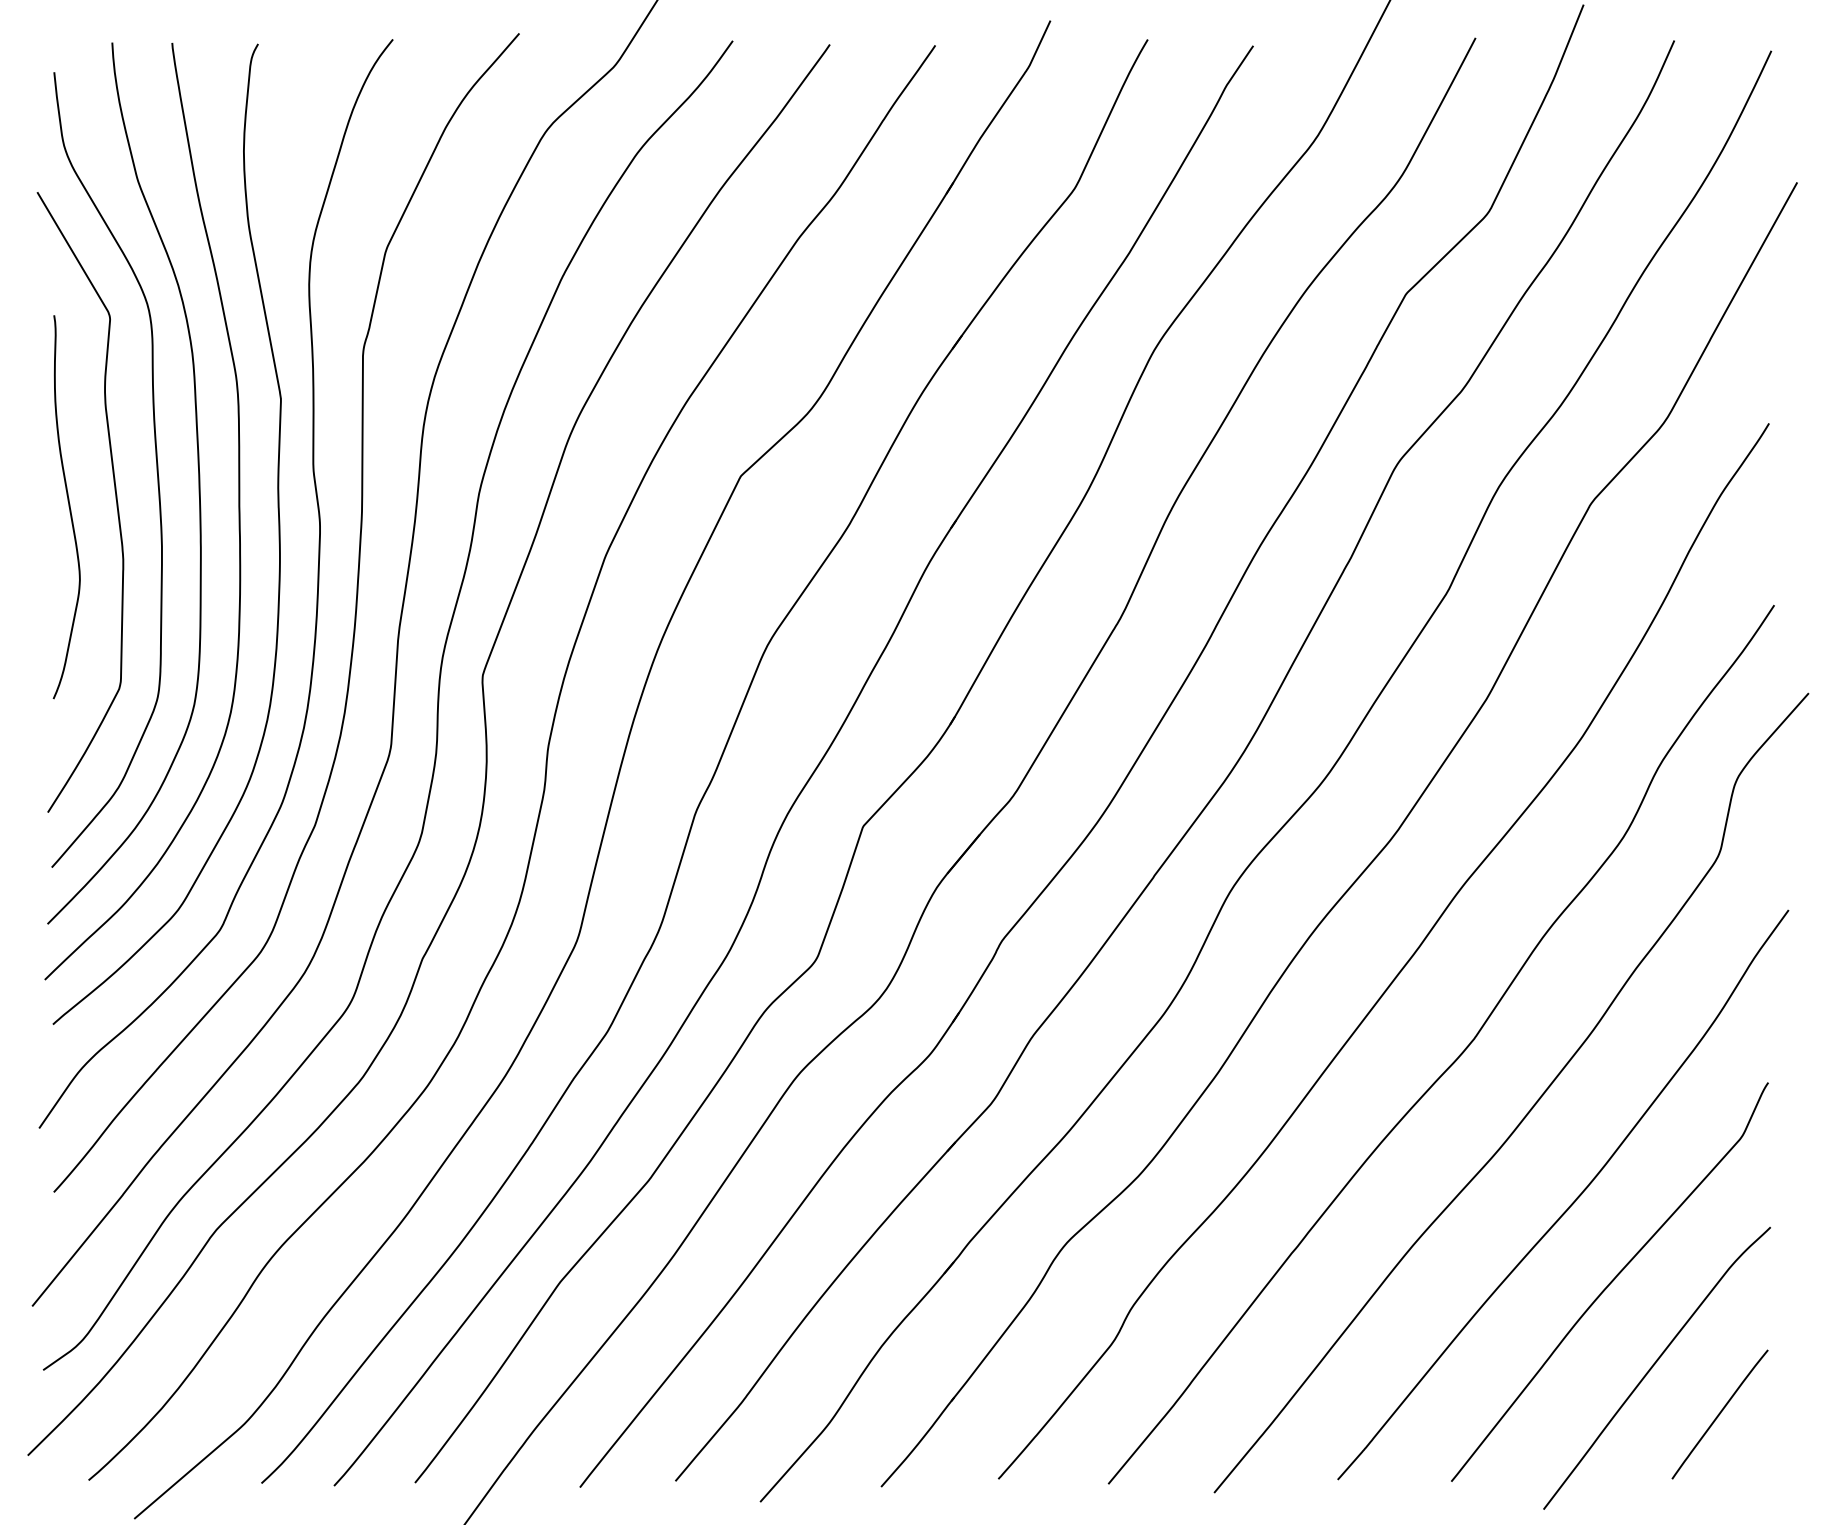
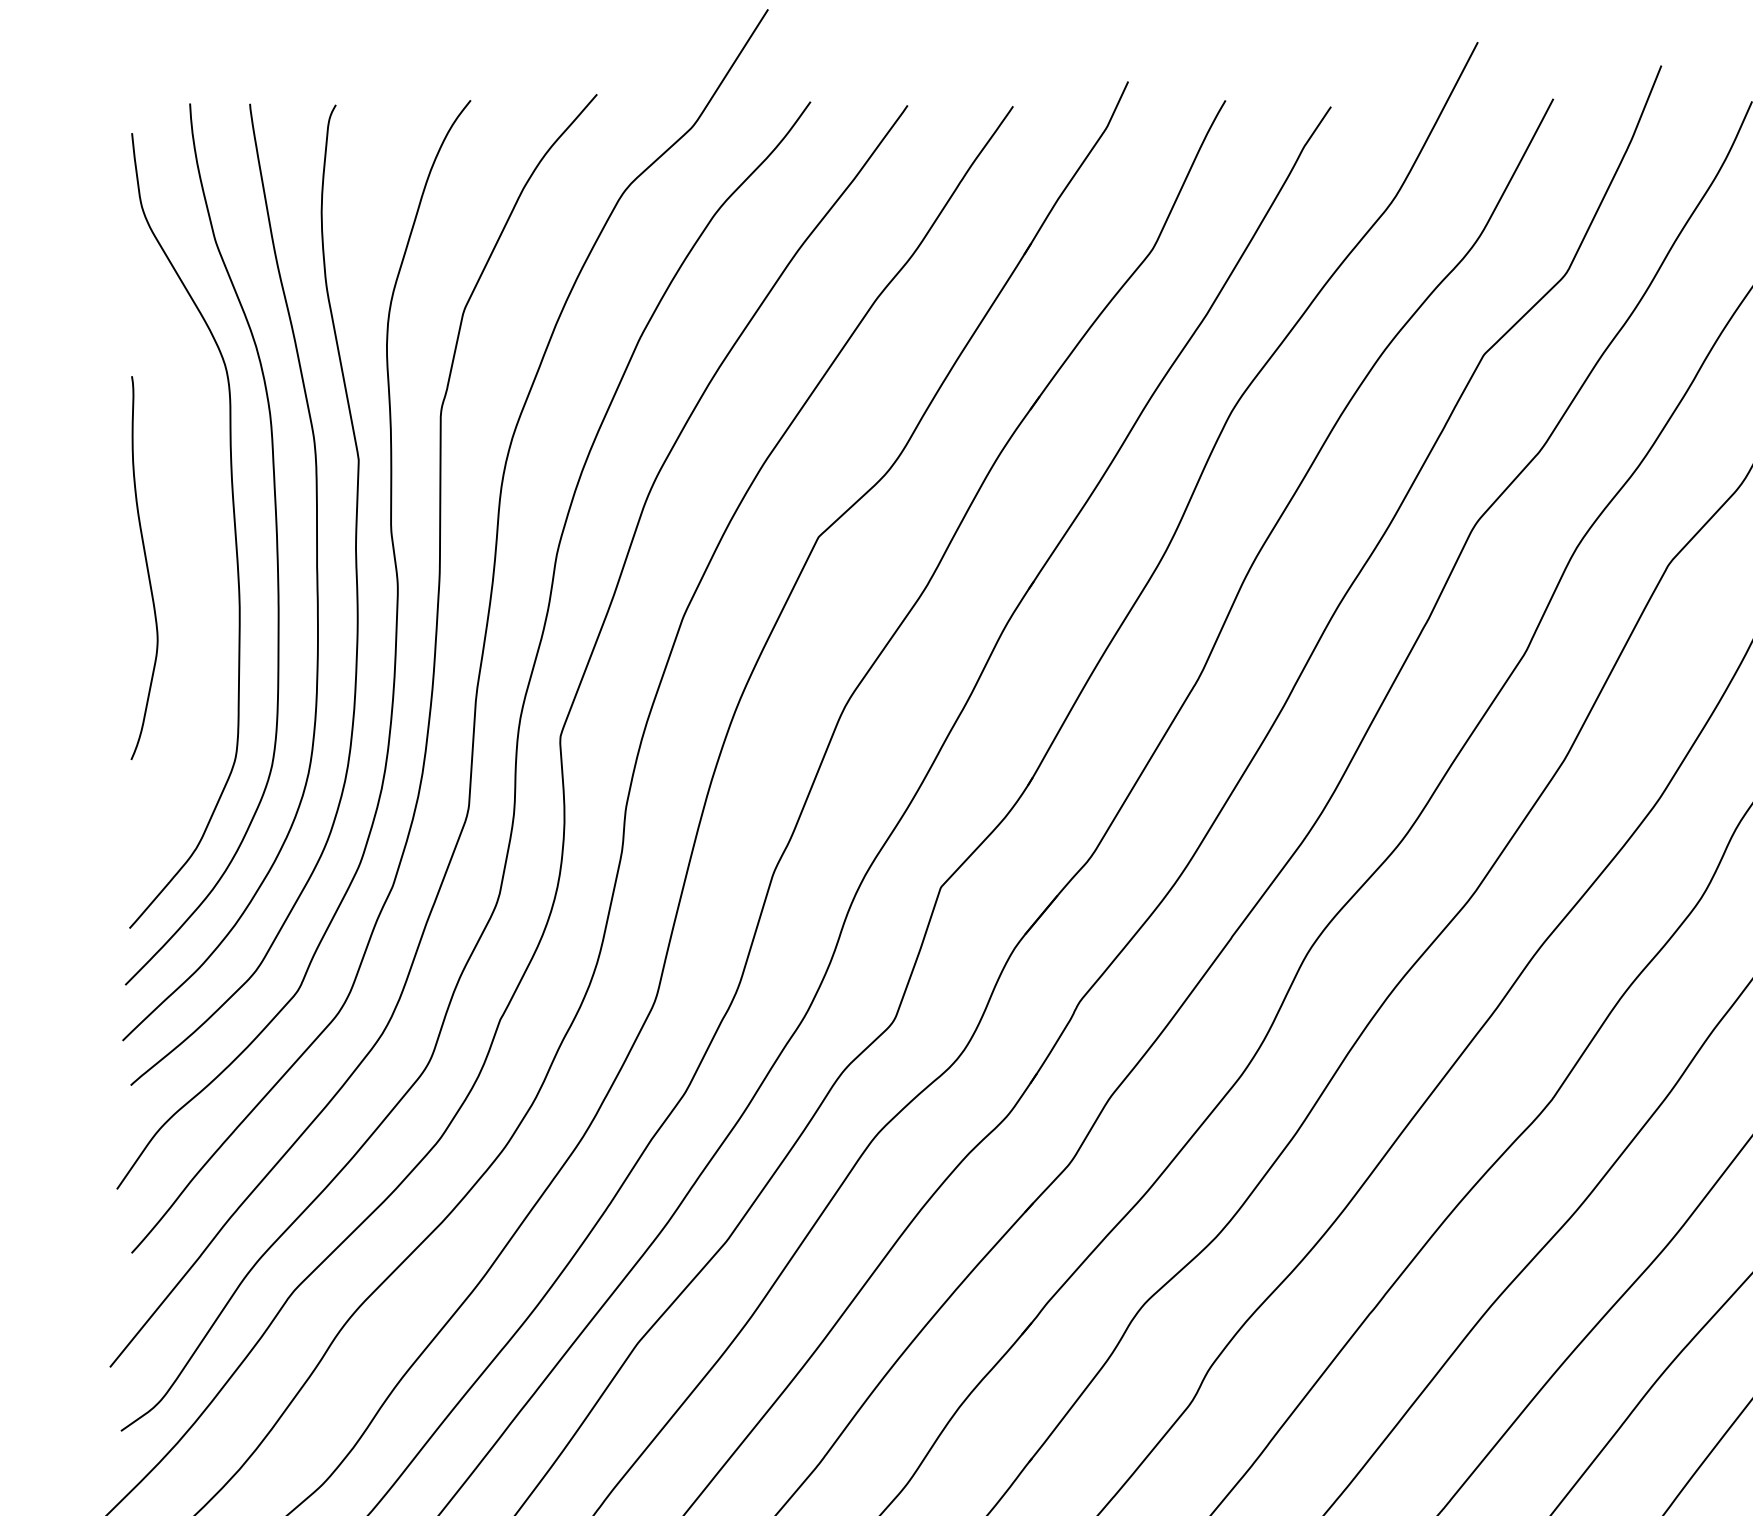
curve: (115, 499) -> (193, 560), removed

